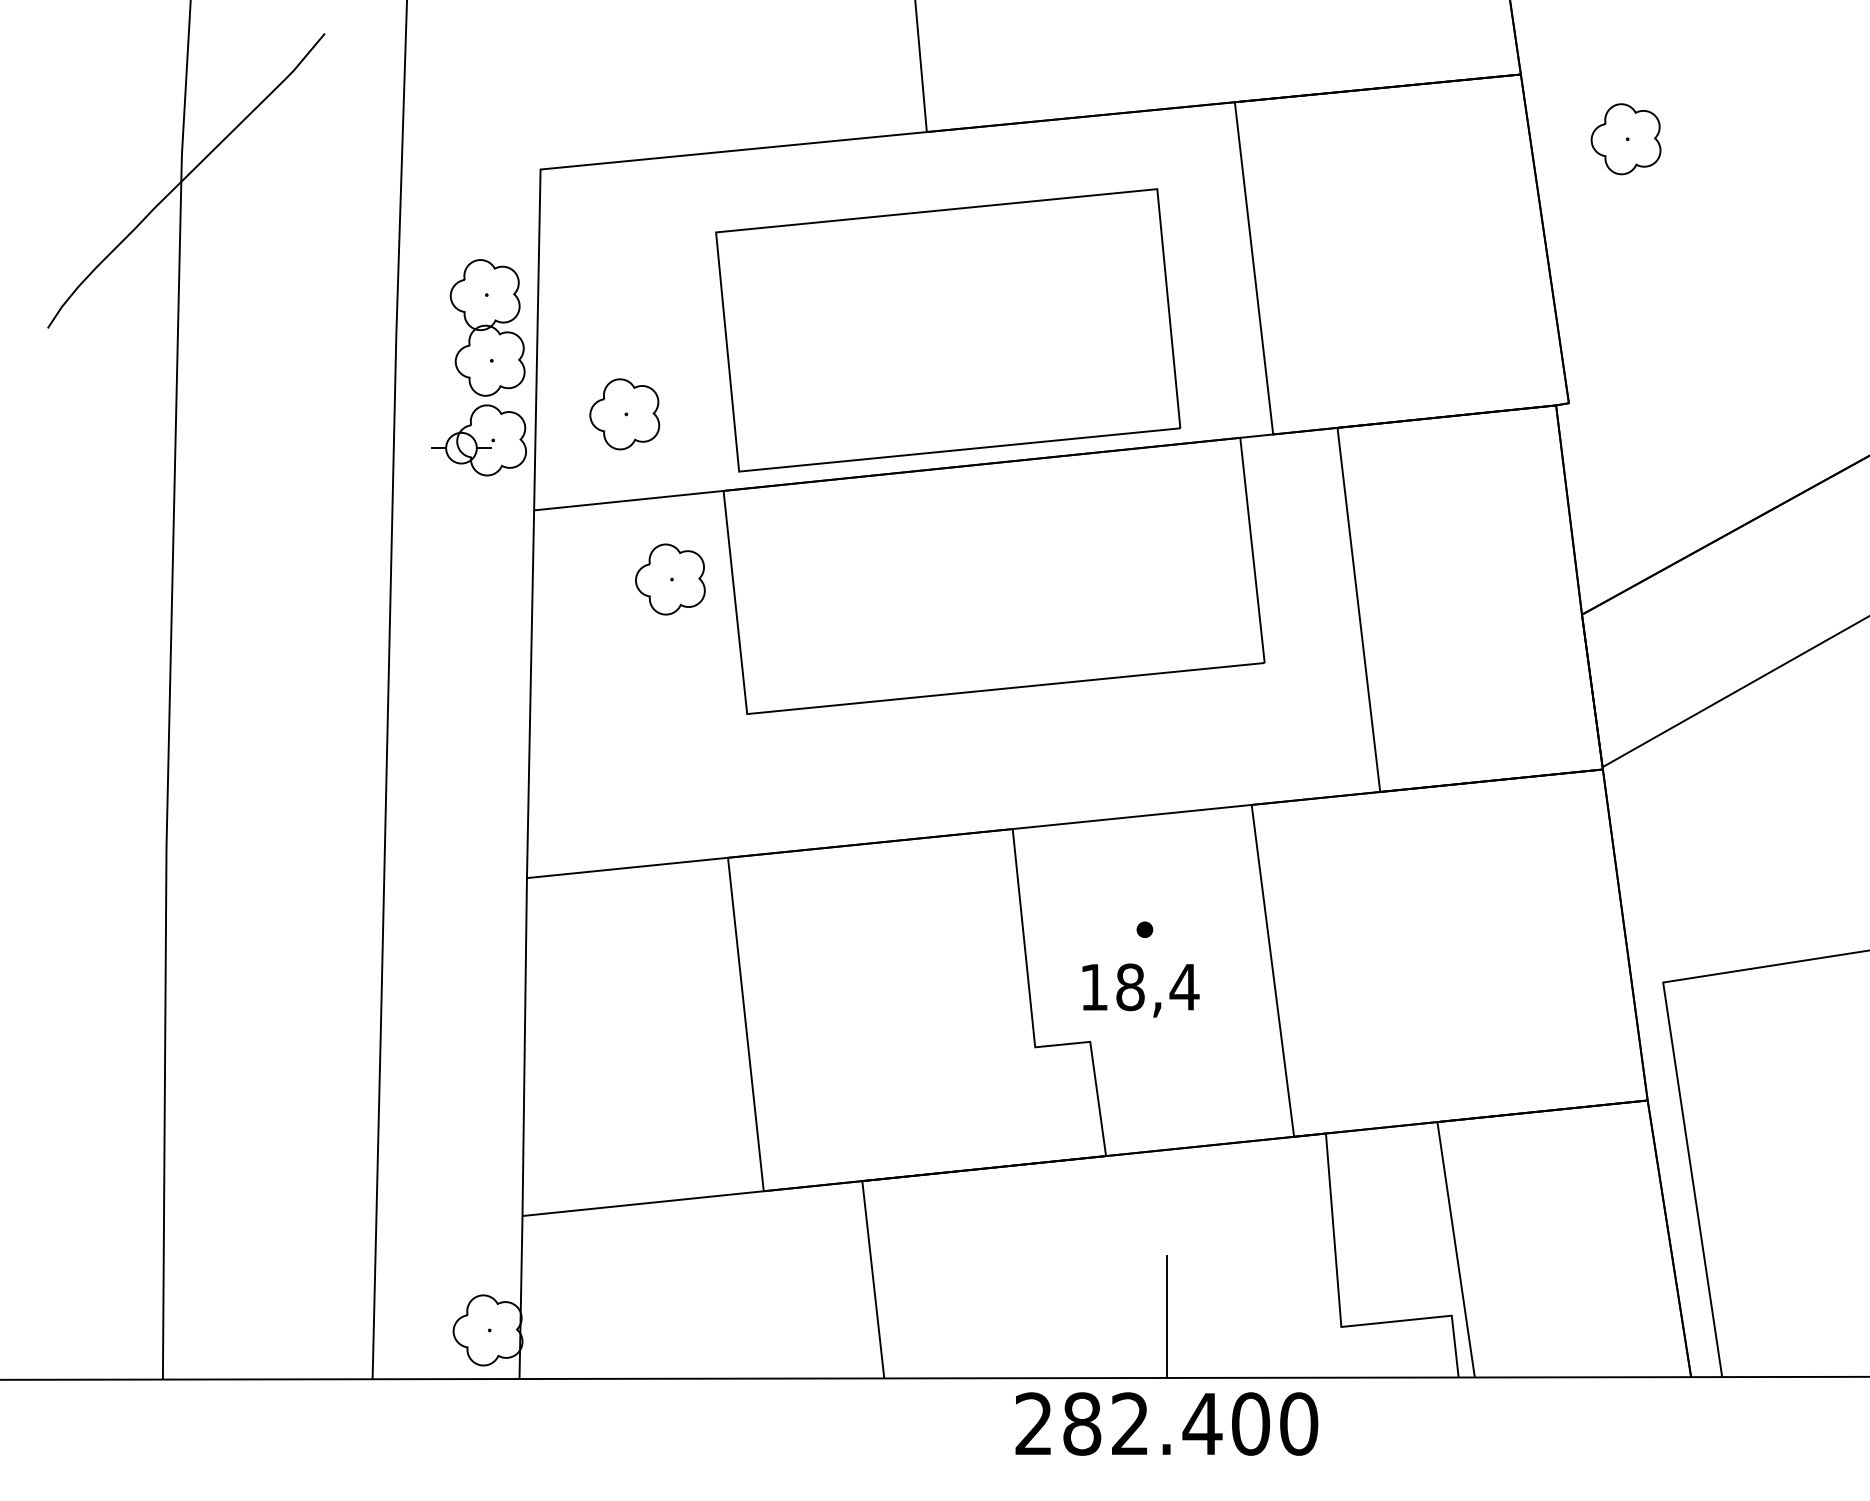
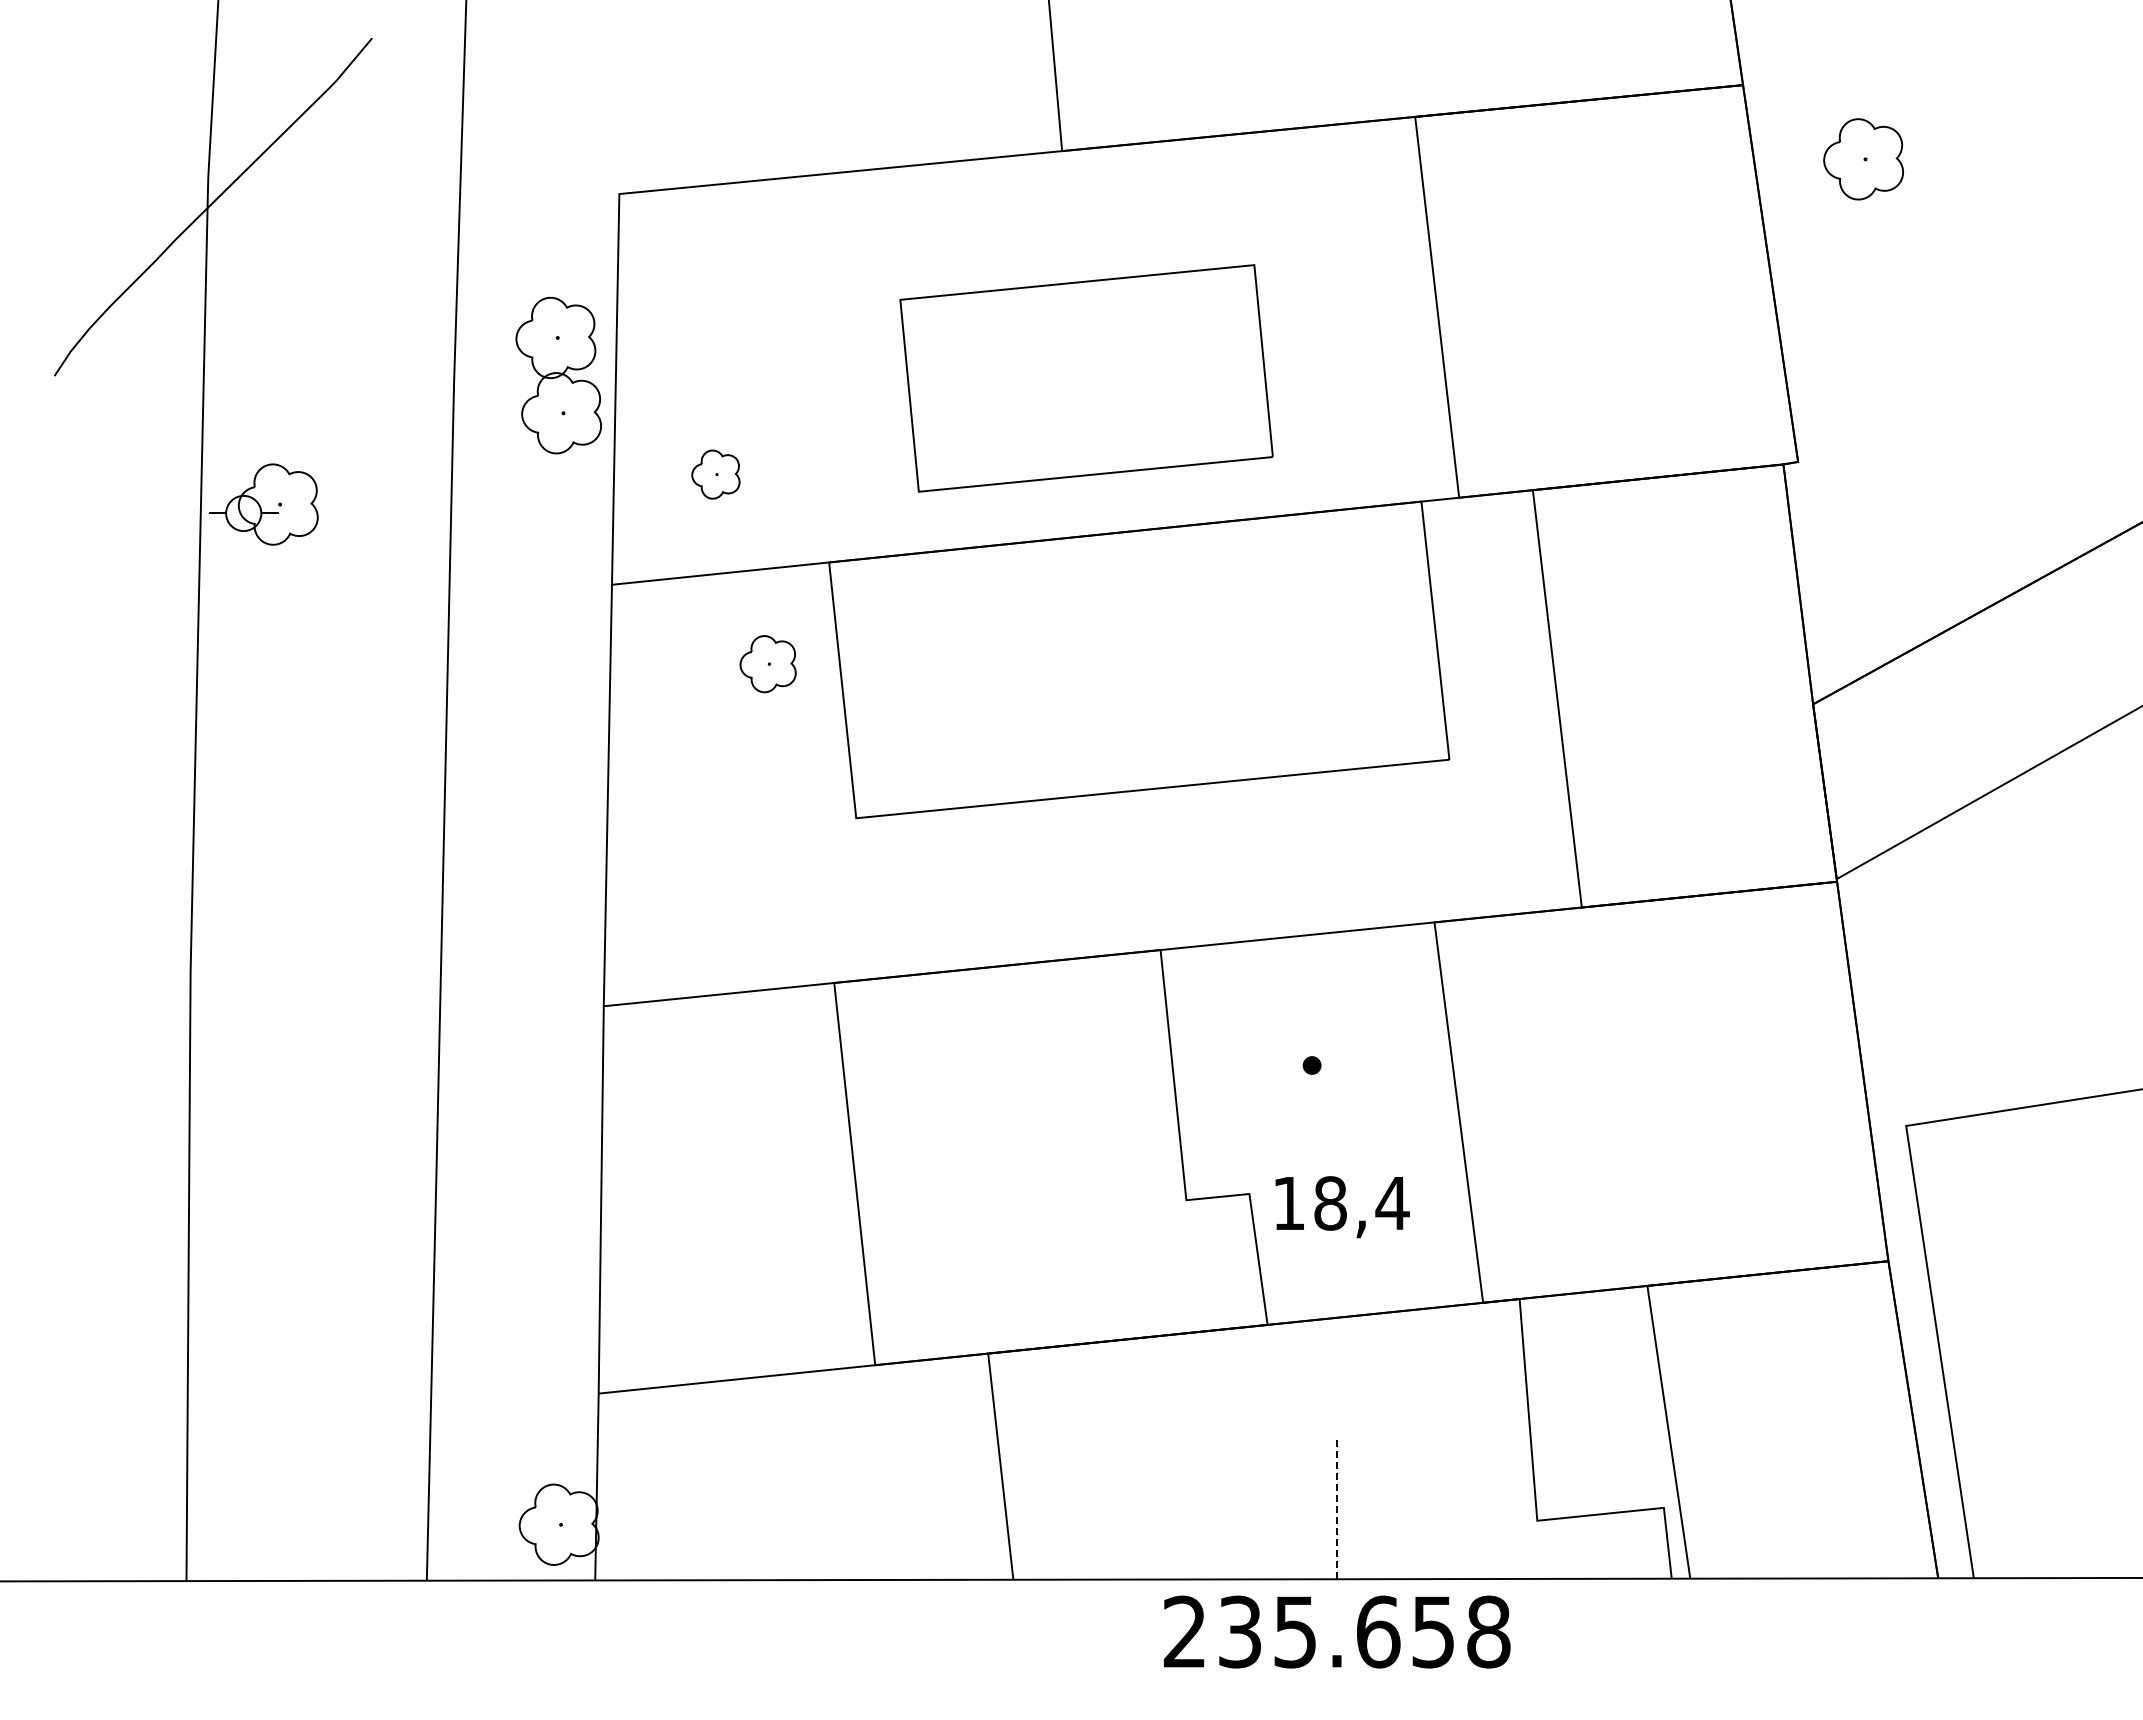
part: (948, 330) -> (1086, 378), size x0.7
part: (624, 414) -> (715, 474), size x0.6
part: (478, 440) -> (263, 504), moved
part: (669, 579) -> (767, 664), size x0.7
text: (1140, 990) -> (1342, 1207), moved
line: (1167, 1316) -> (1337, 1508), solid -> dashed
text: (1190, 1423) -> (1364, 1631), 282.400 -> 235.658

